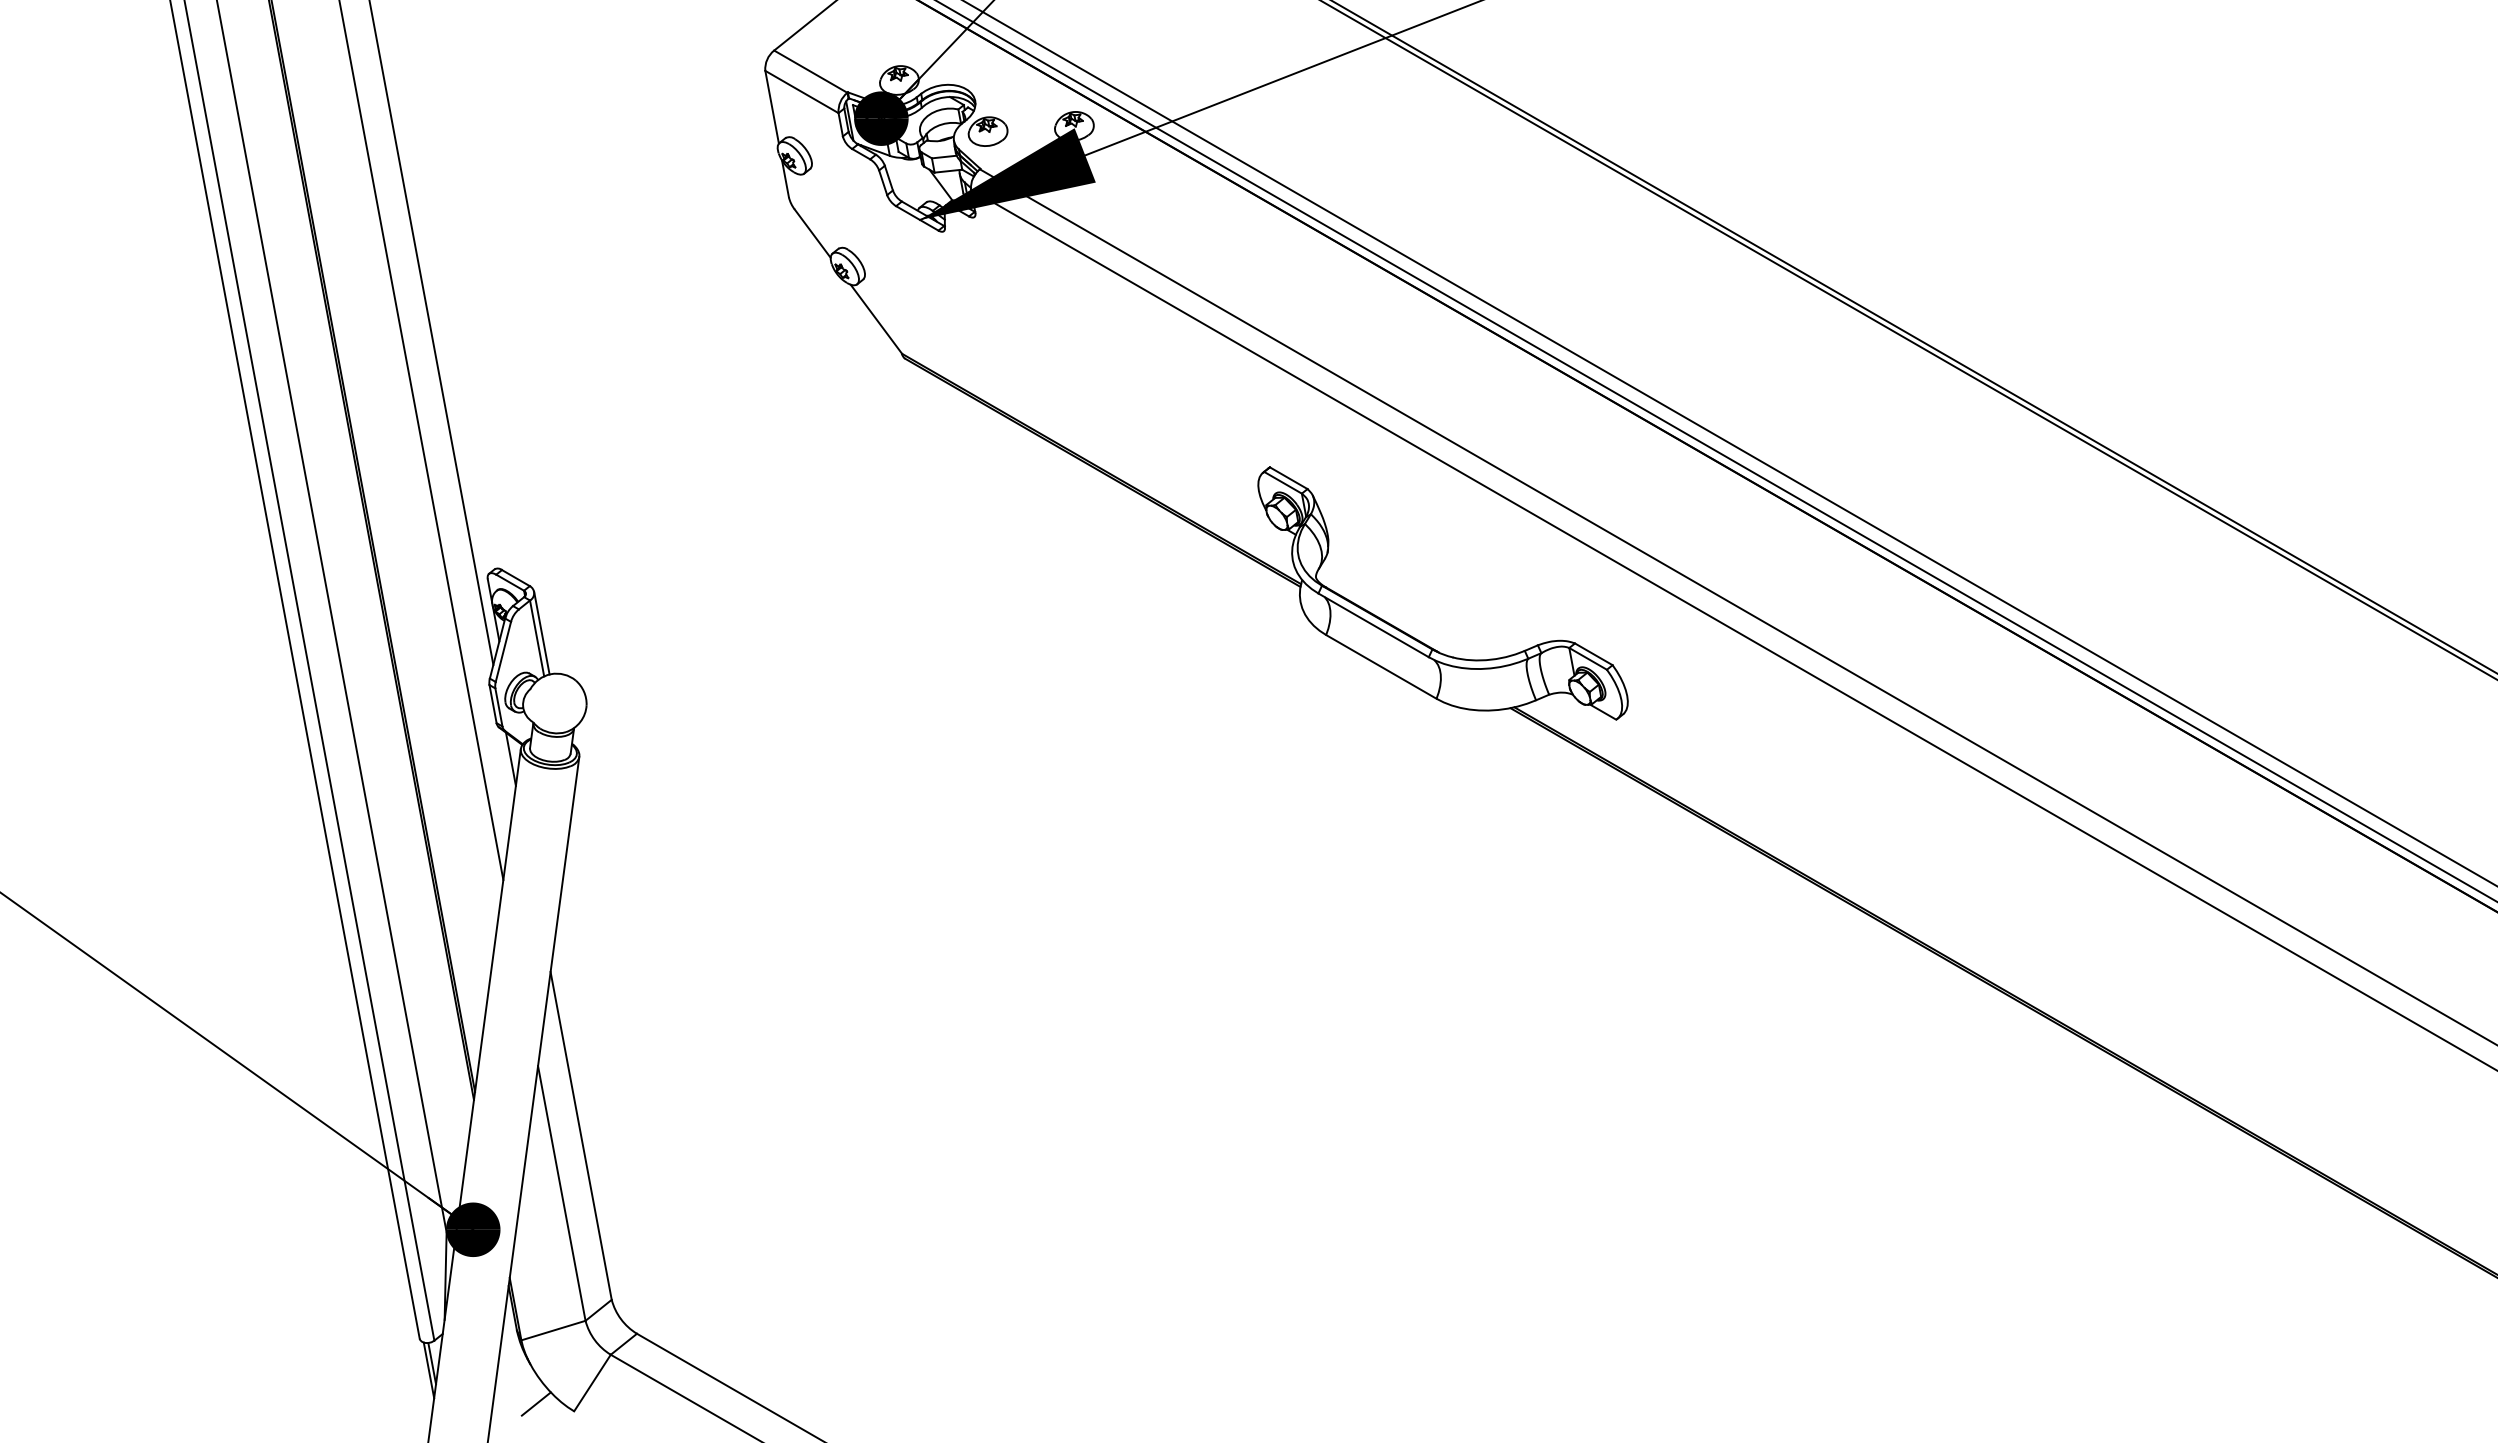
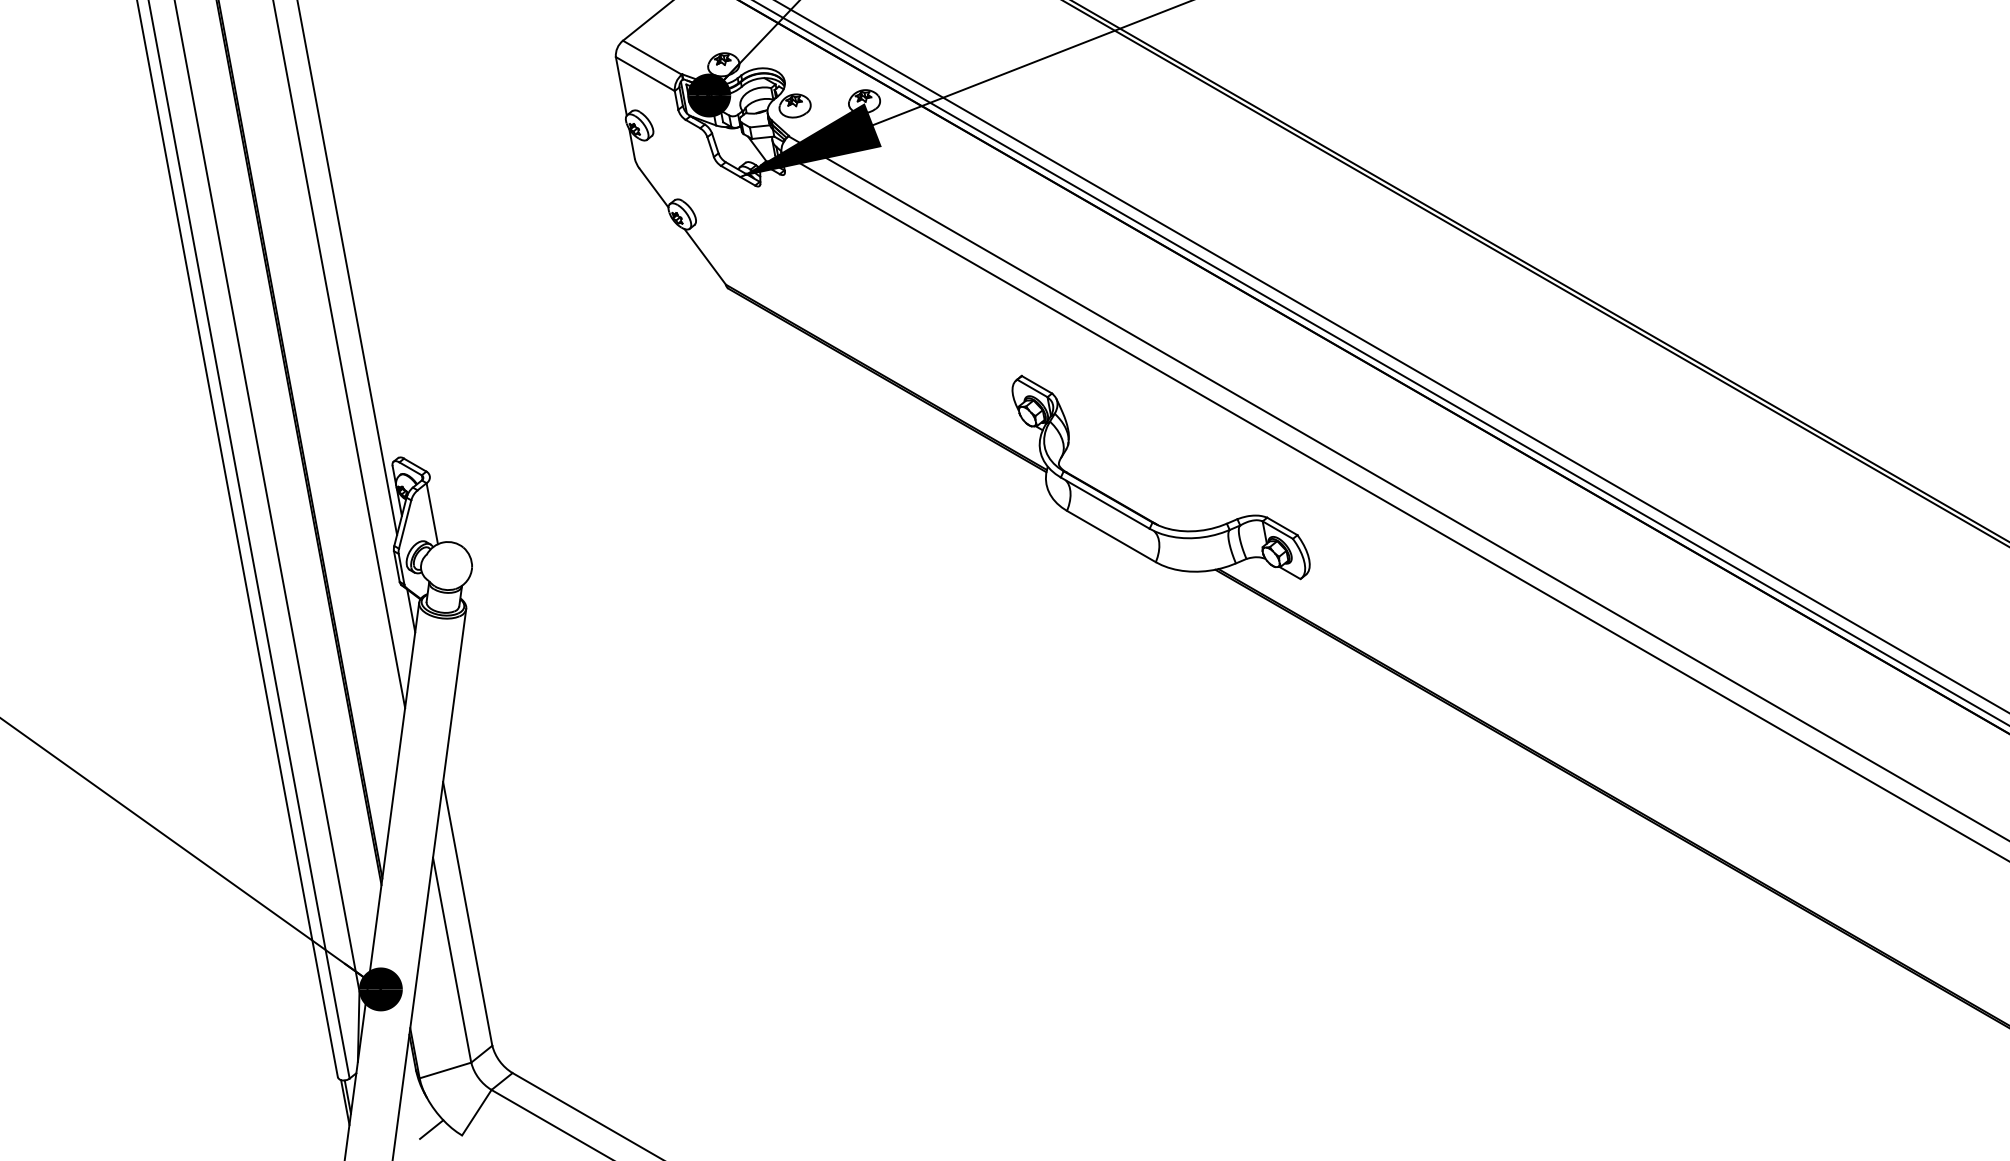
line: (541, 632) -> (435, 508), removed

